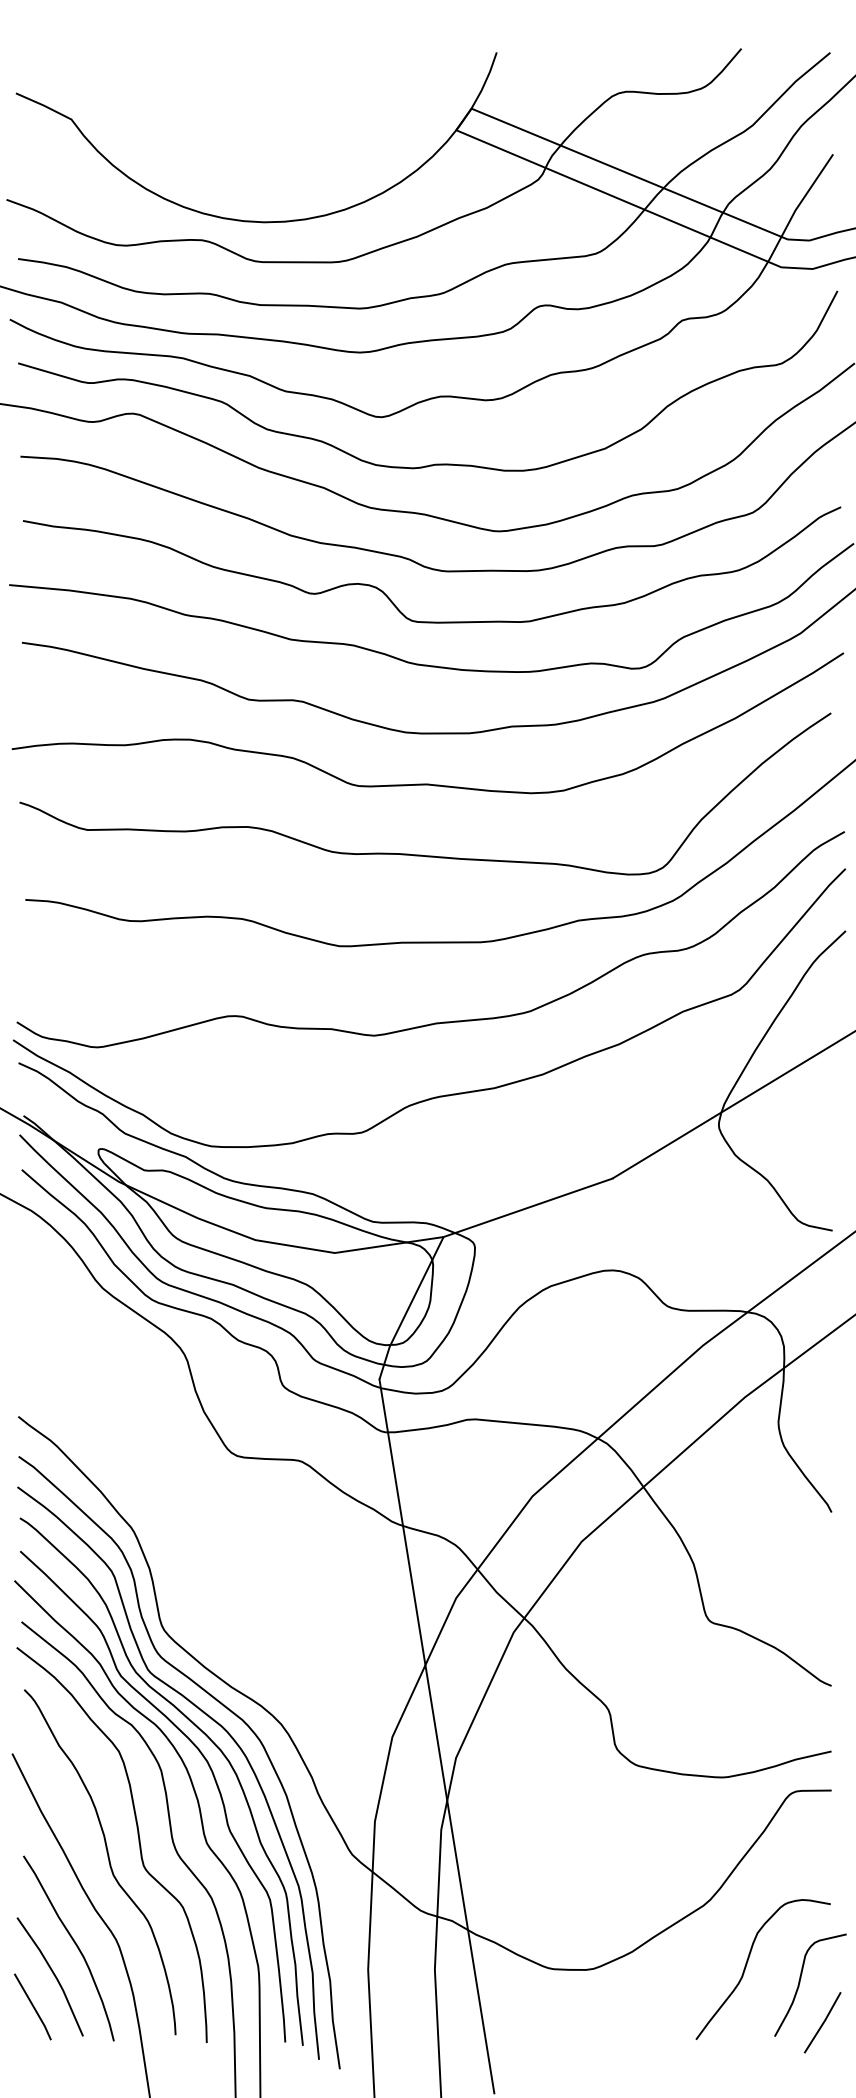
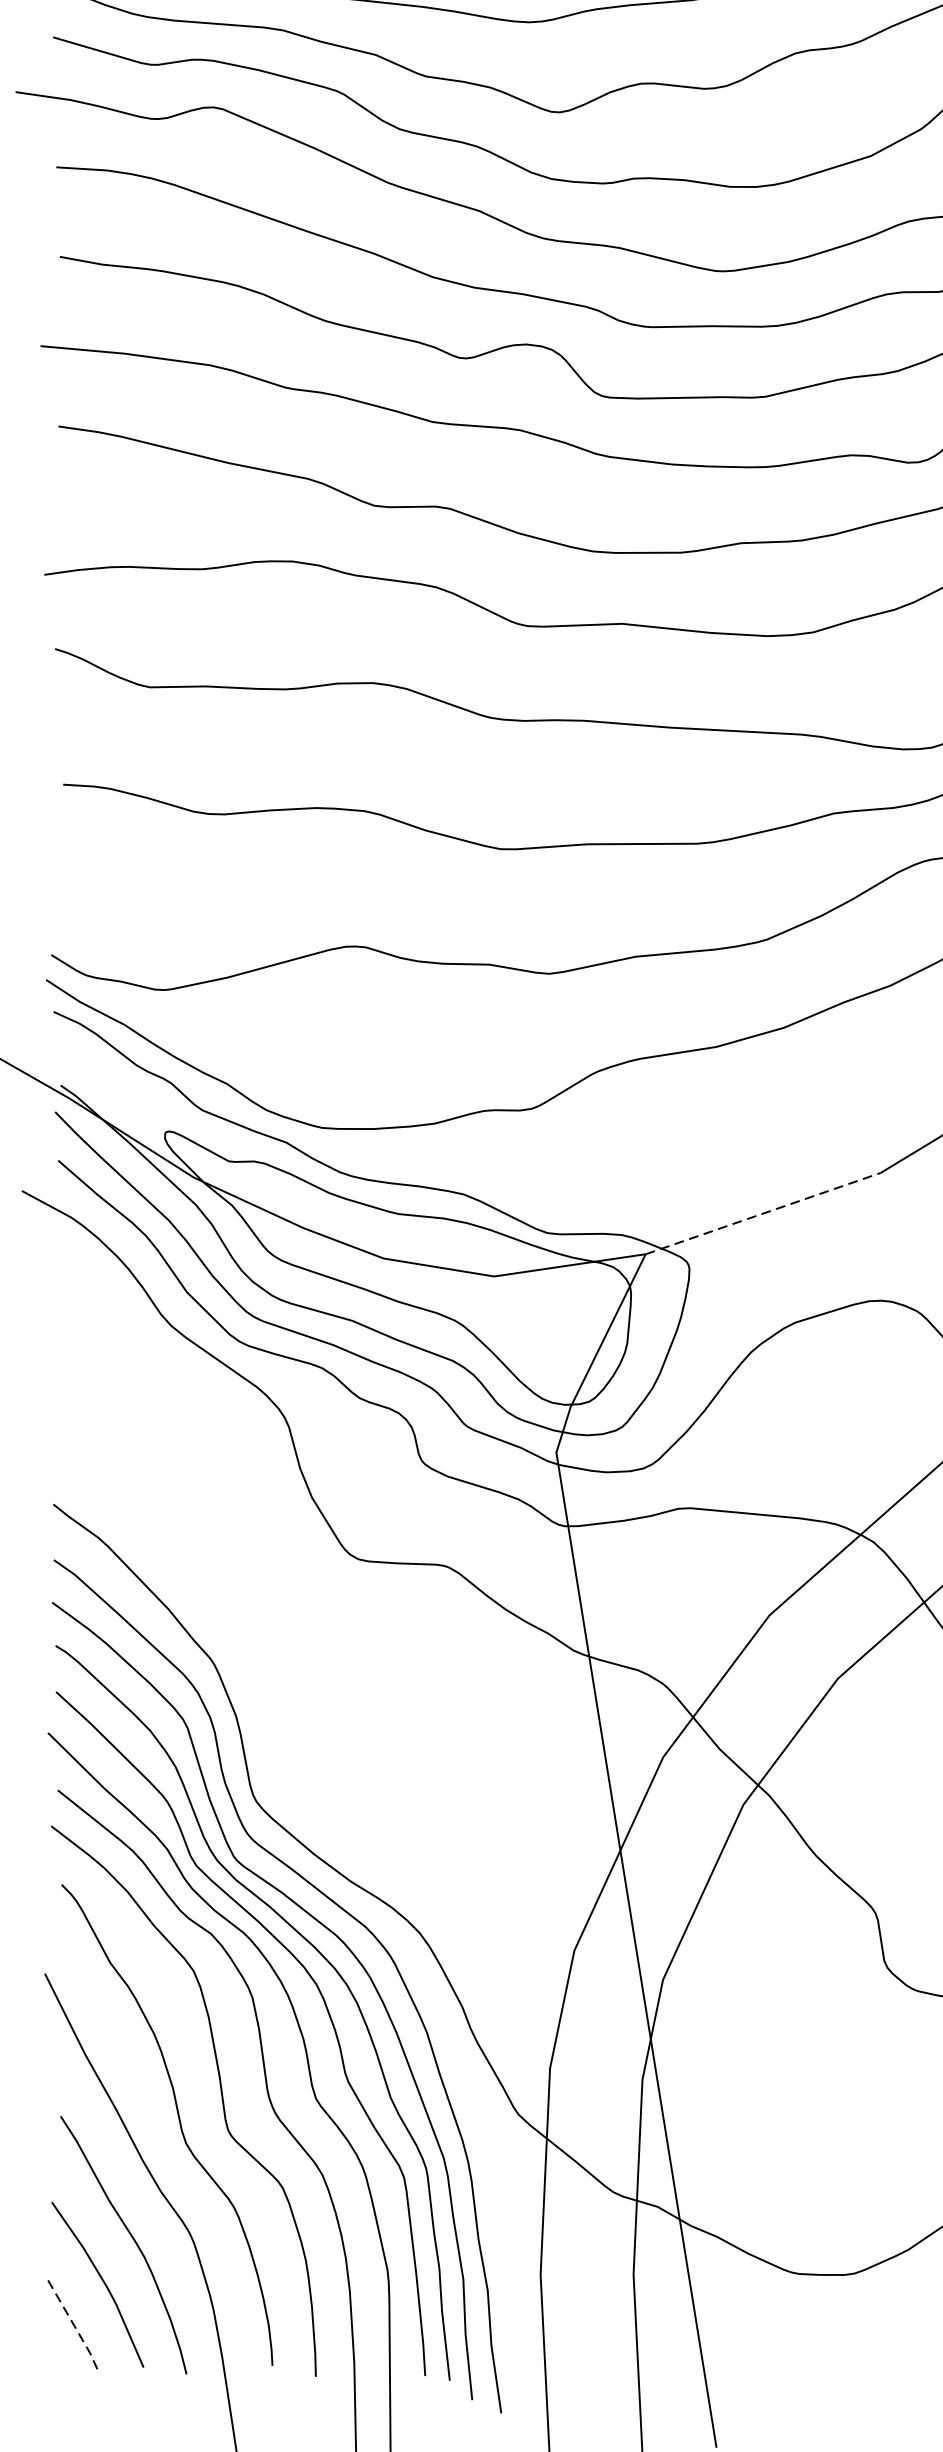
line: (528, 1207) -> (763, 1213), solid -> dashed
line: (33, 2007) -> (74, 2327), solid -> dashed

